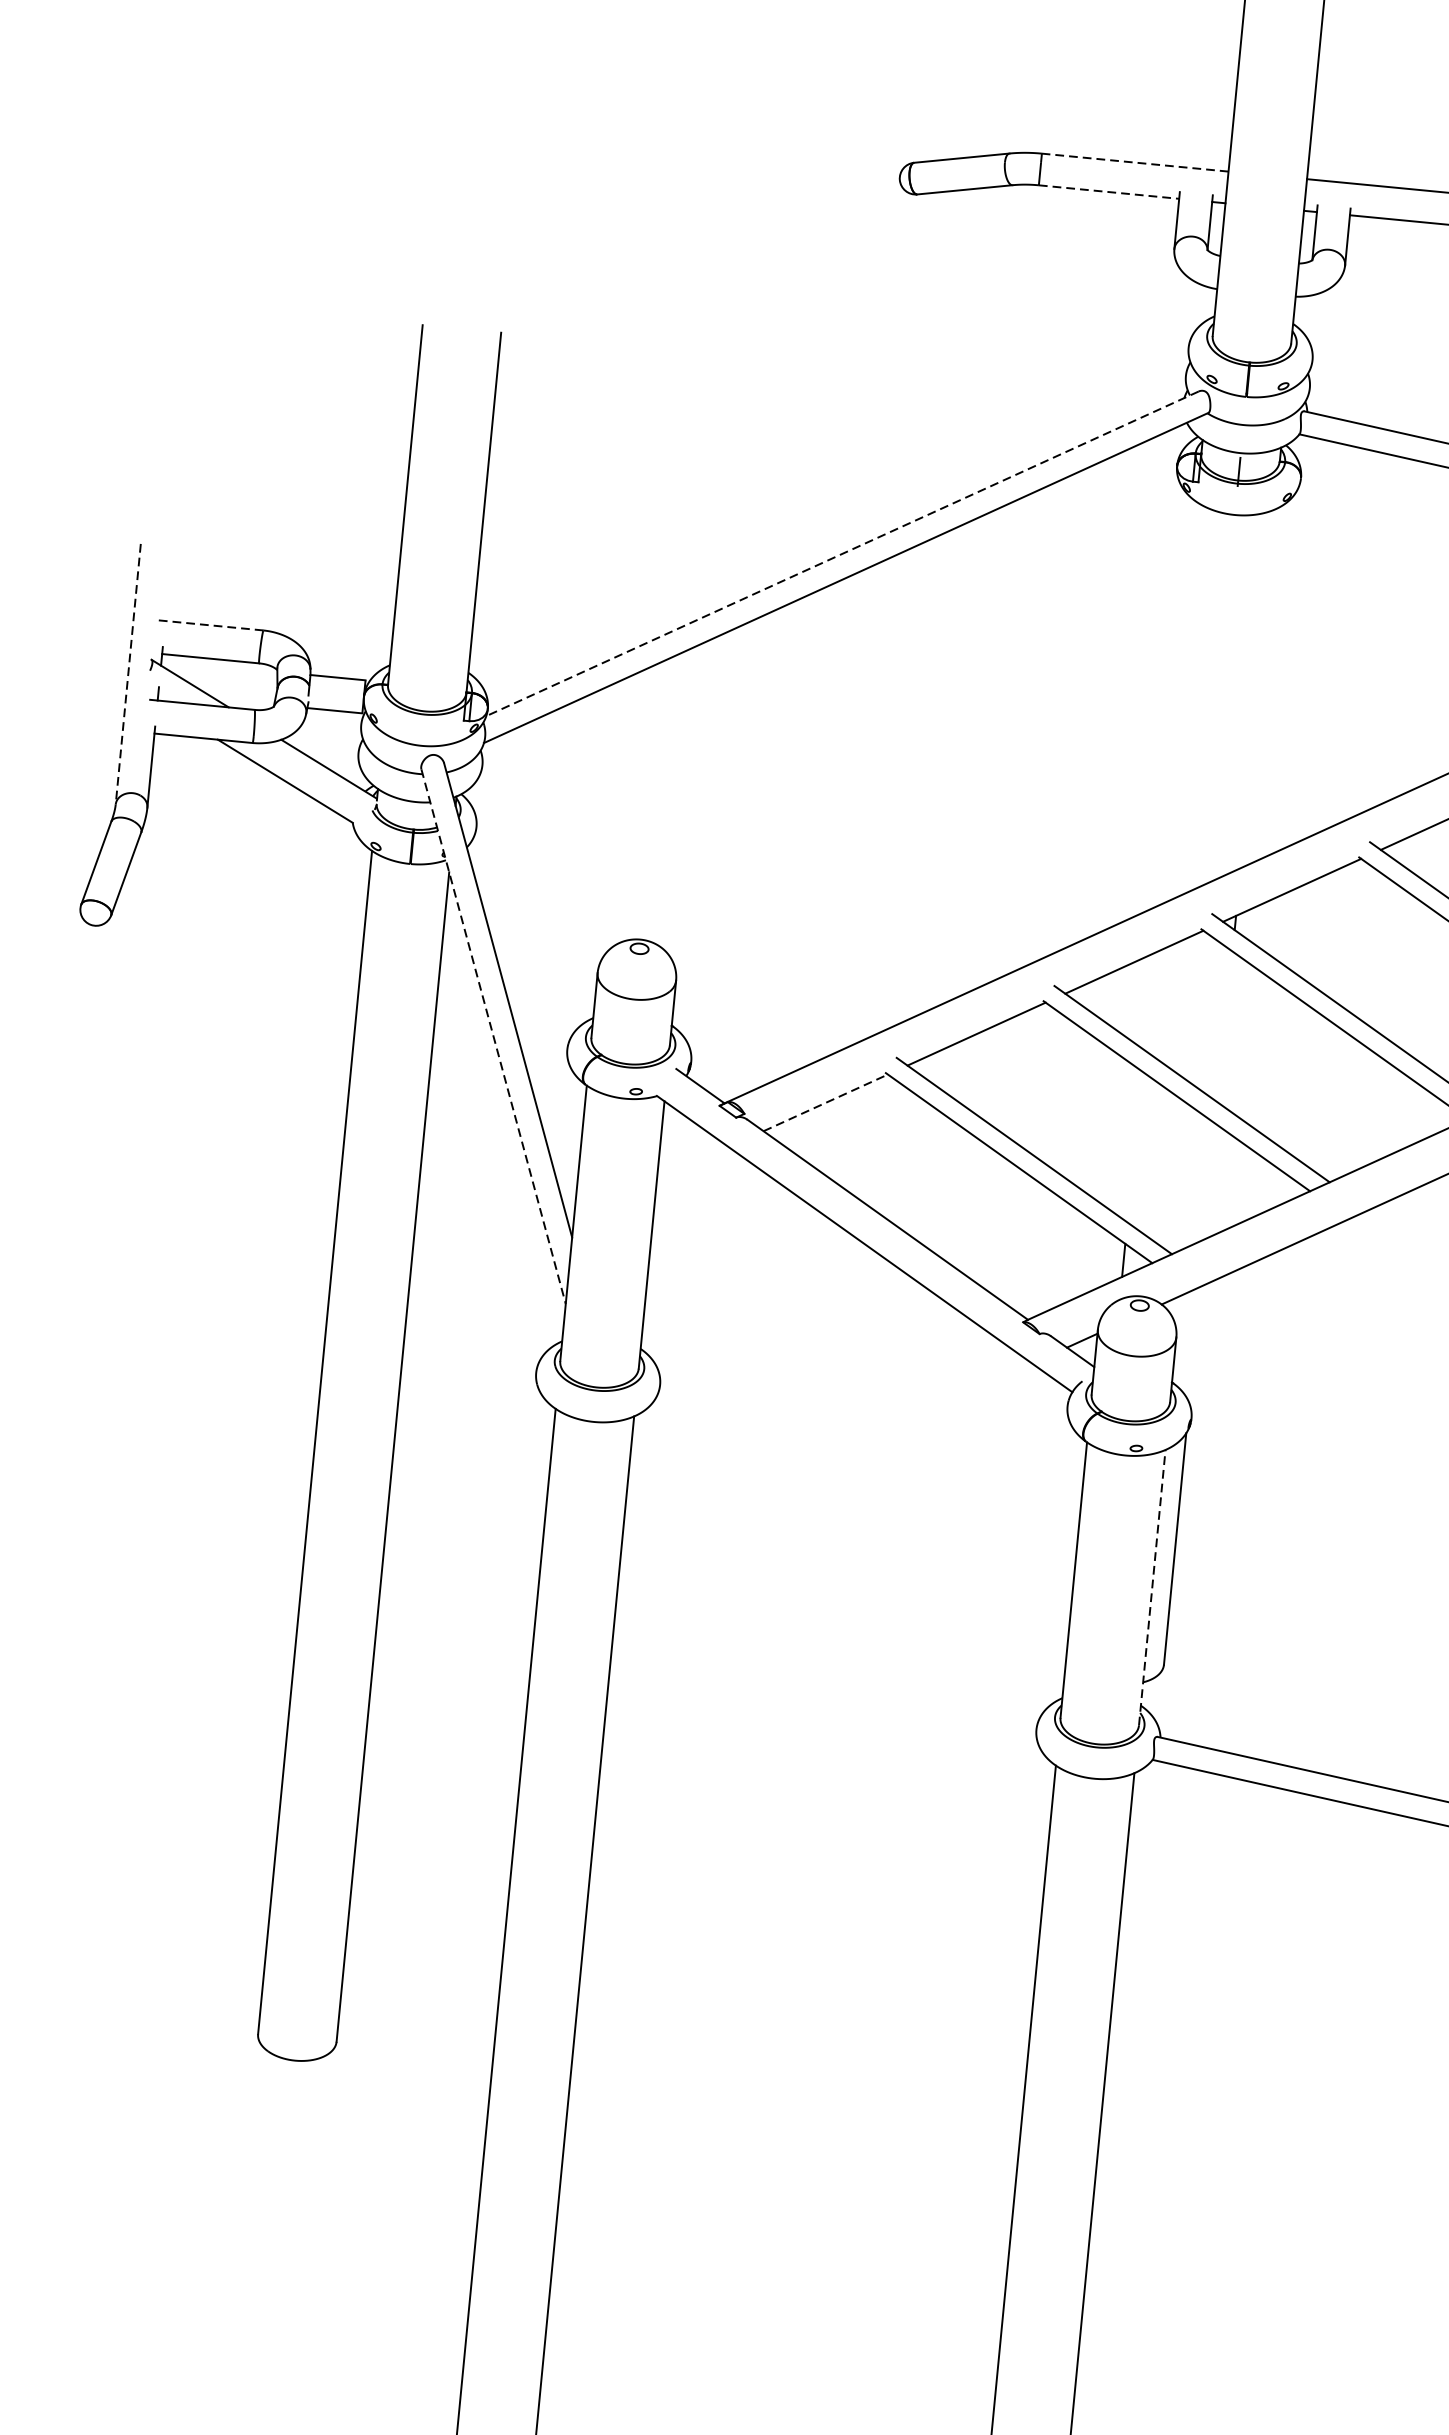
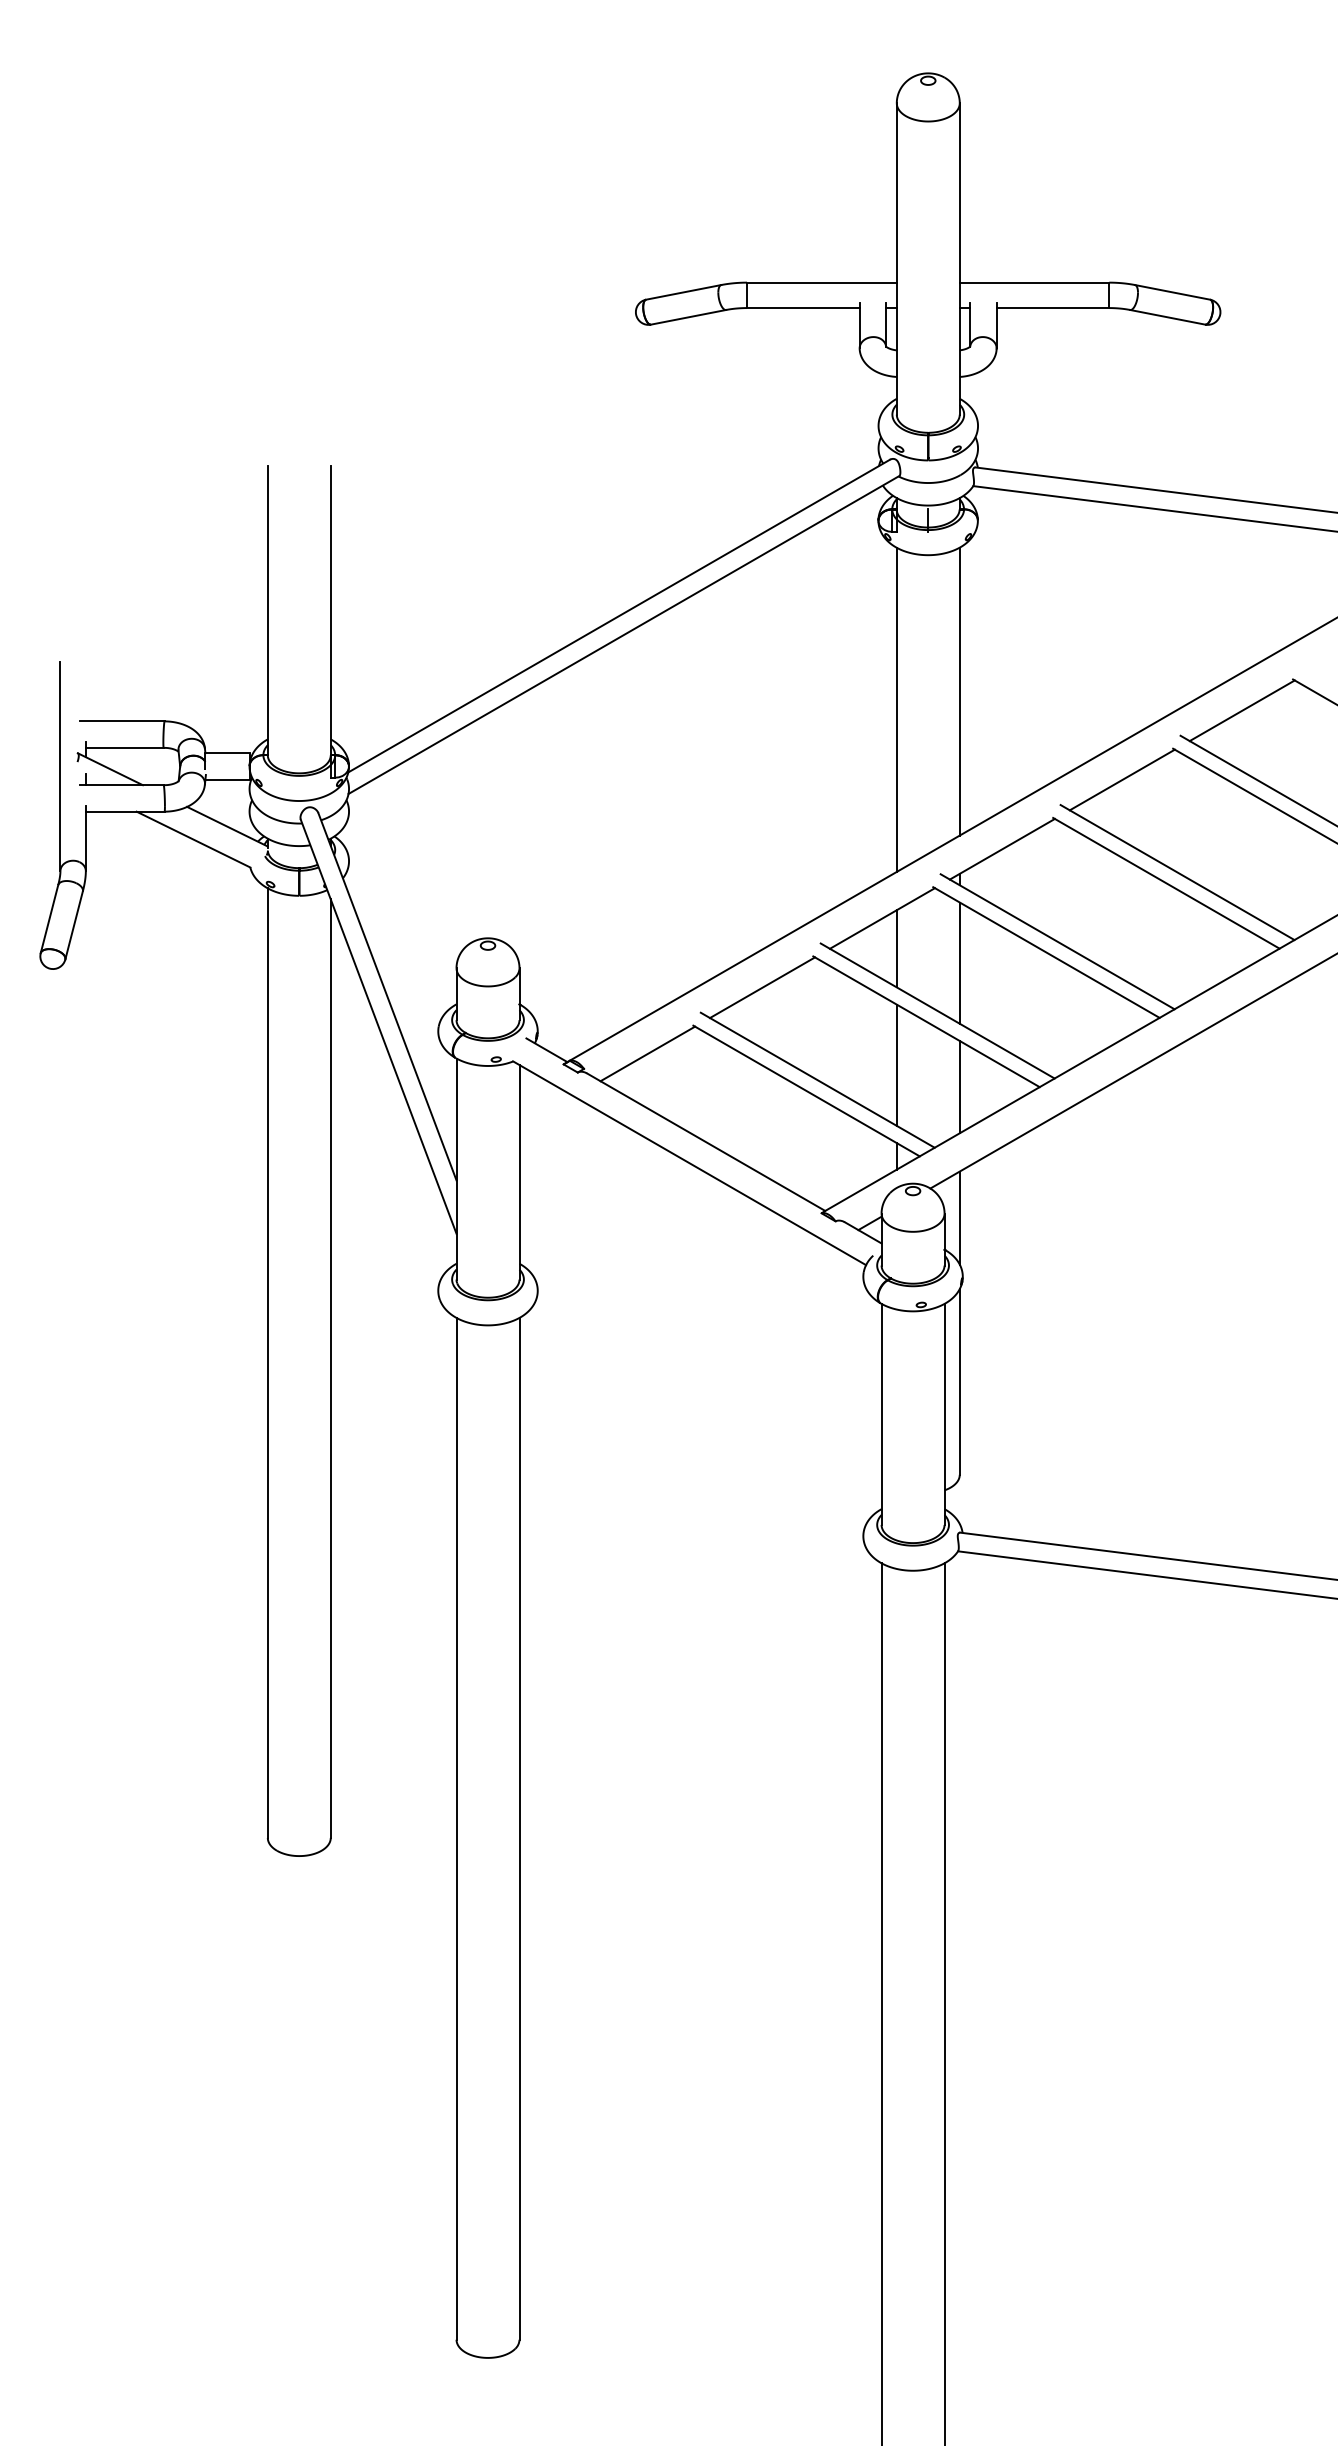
line: (1134, 162) -> (821, 282), dashed -> solid
line: (1109, 192) -> (803, 308), dashed -> solid
line: (842, 554) -> (619, 616), dashed -> solid
line: (209, 625) -> (121, 721), dashed -> solid
line: (128, 674) -> (60, 766), dashed -> solid
line: (1257, 688) -> (959, 691), added
line: (1176, 703) -> (896, 709), added
line: (1148, 1001) -> (896, 948), added
line: (1225, 1026) -> (959, 962), added
line: (493, 1037) -> (378, 1027), dashed -> solid
line: (825, 1102) -> (647, 1053), dashed -> solid
line: (1134, 1145) -> (896, 1064), added
line: (1210, 1180) -> (959, 1086), added
line: (1194, 1344) -> (959, 1217), added
line: (1152, 1587) -> (944, 1414), dashed -> solid

